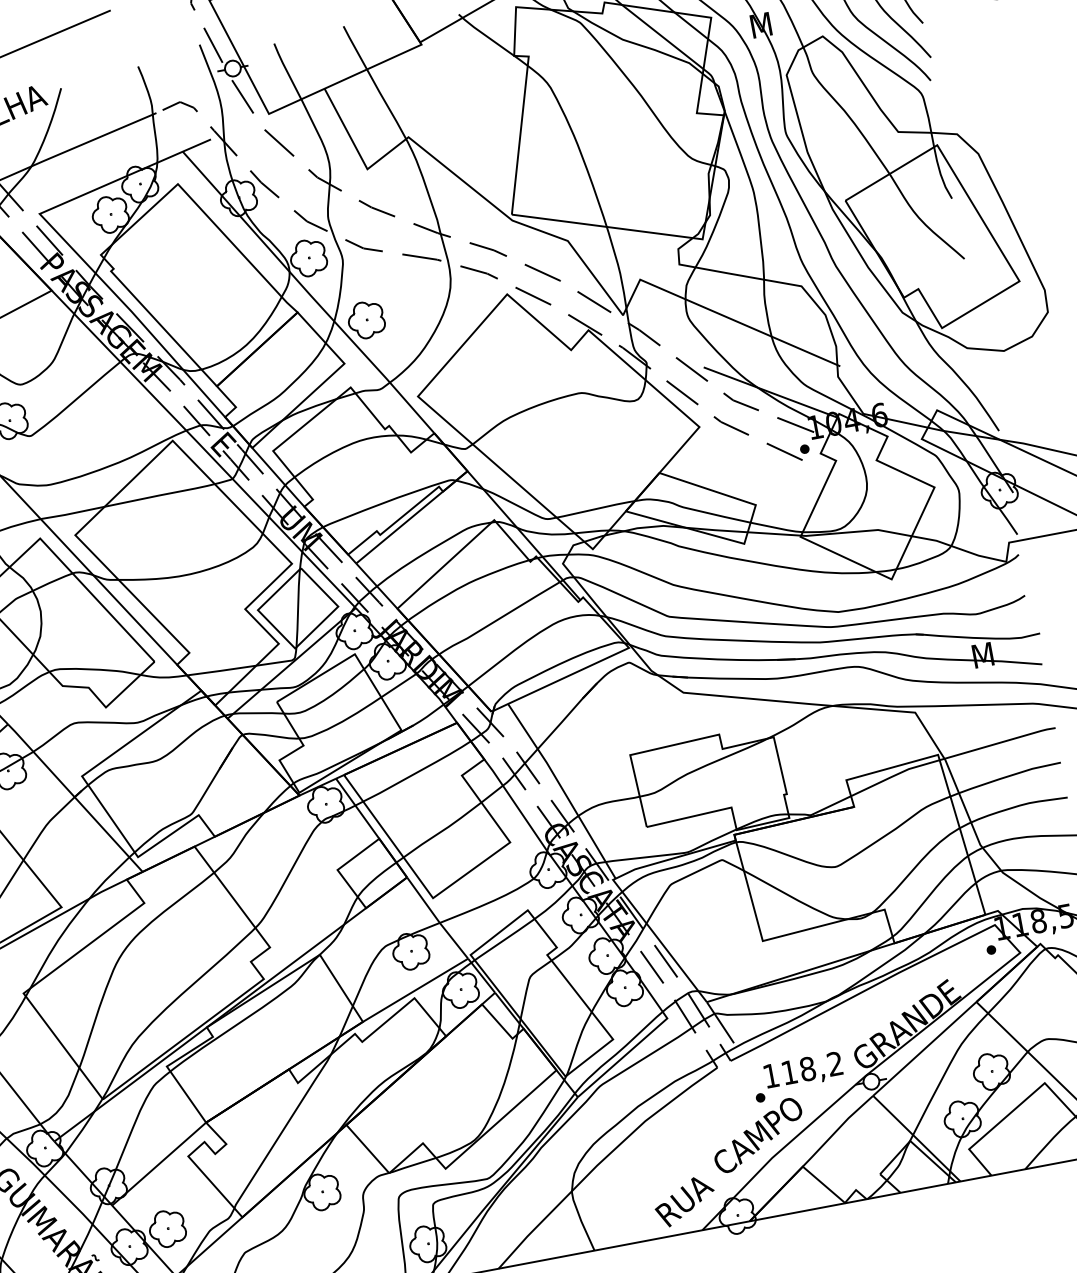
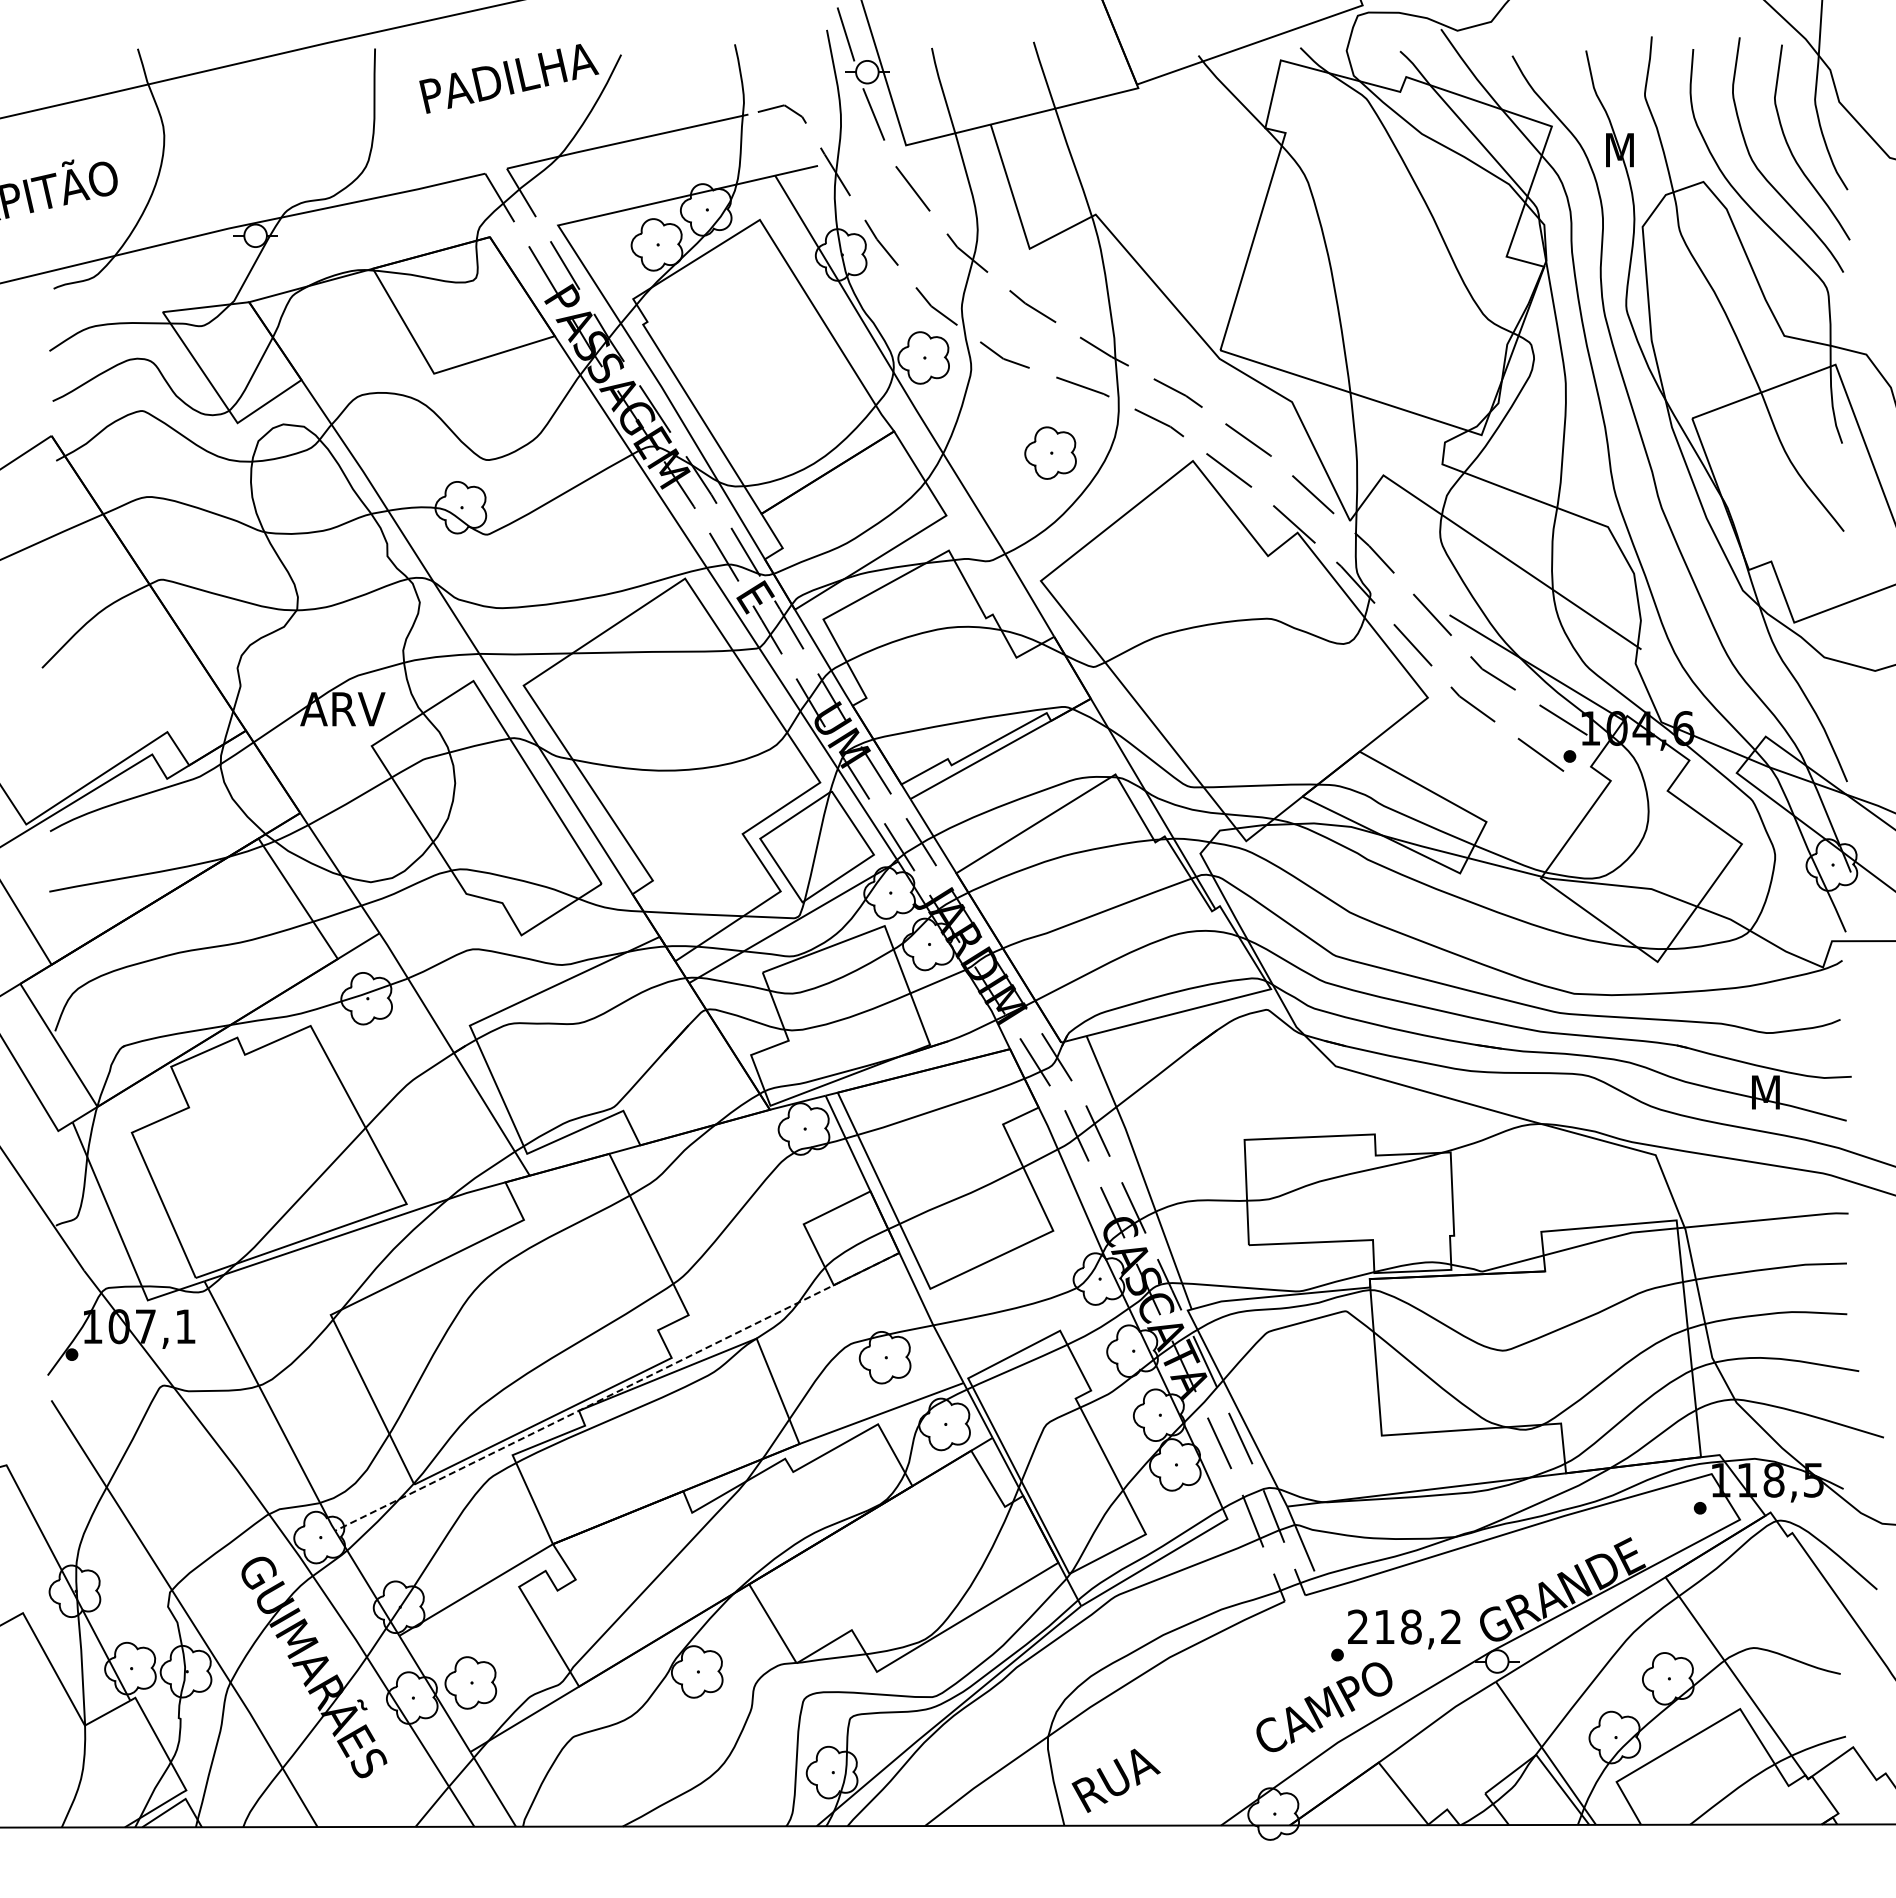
part: (366, 319) -> (1050, 452), moved
line: (230, 1009) -> (617, 1391), solid -> dashed
text: (770, 1075) -> (1357, 1626), 118,2 -> 218,2
text: (684, 1201) -> (1115, 1780), moved

